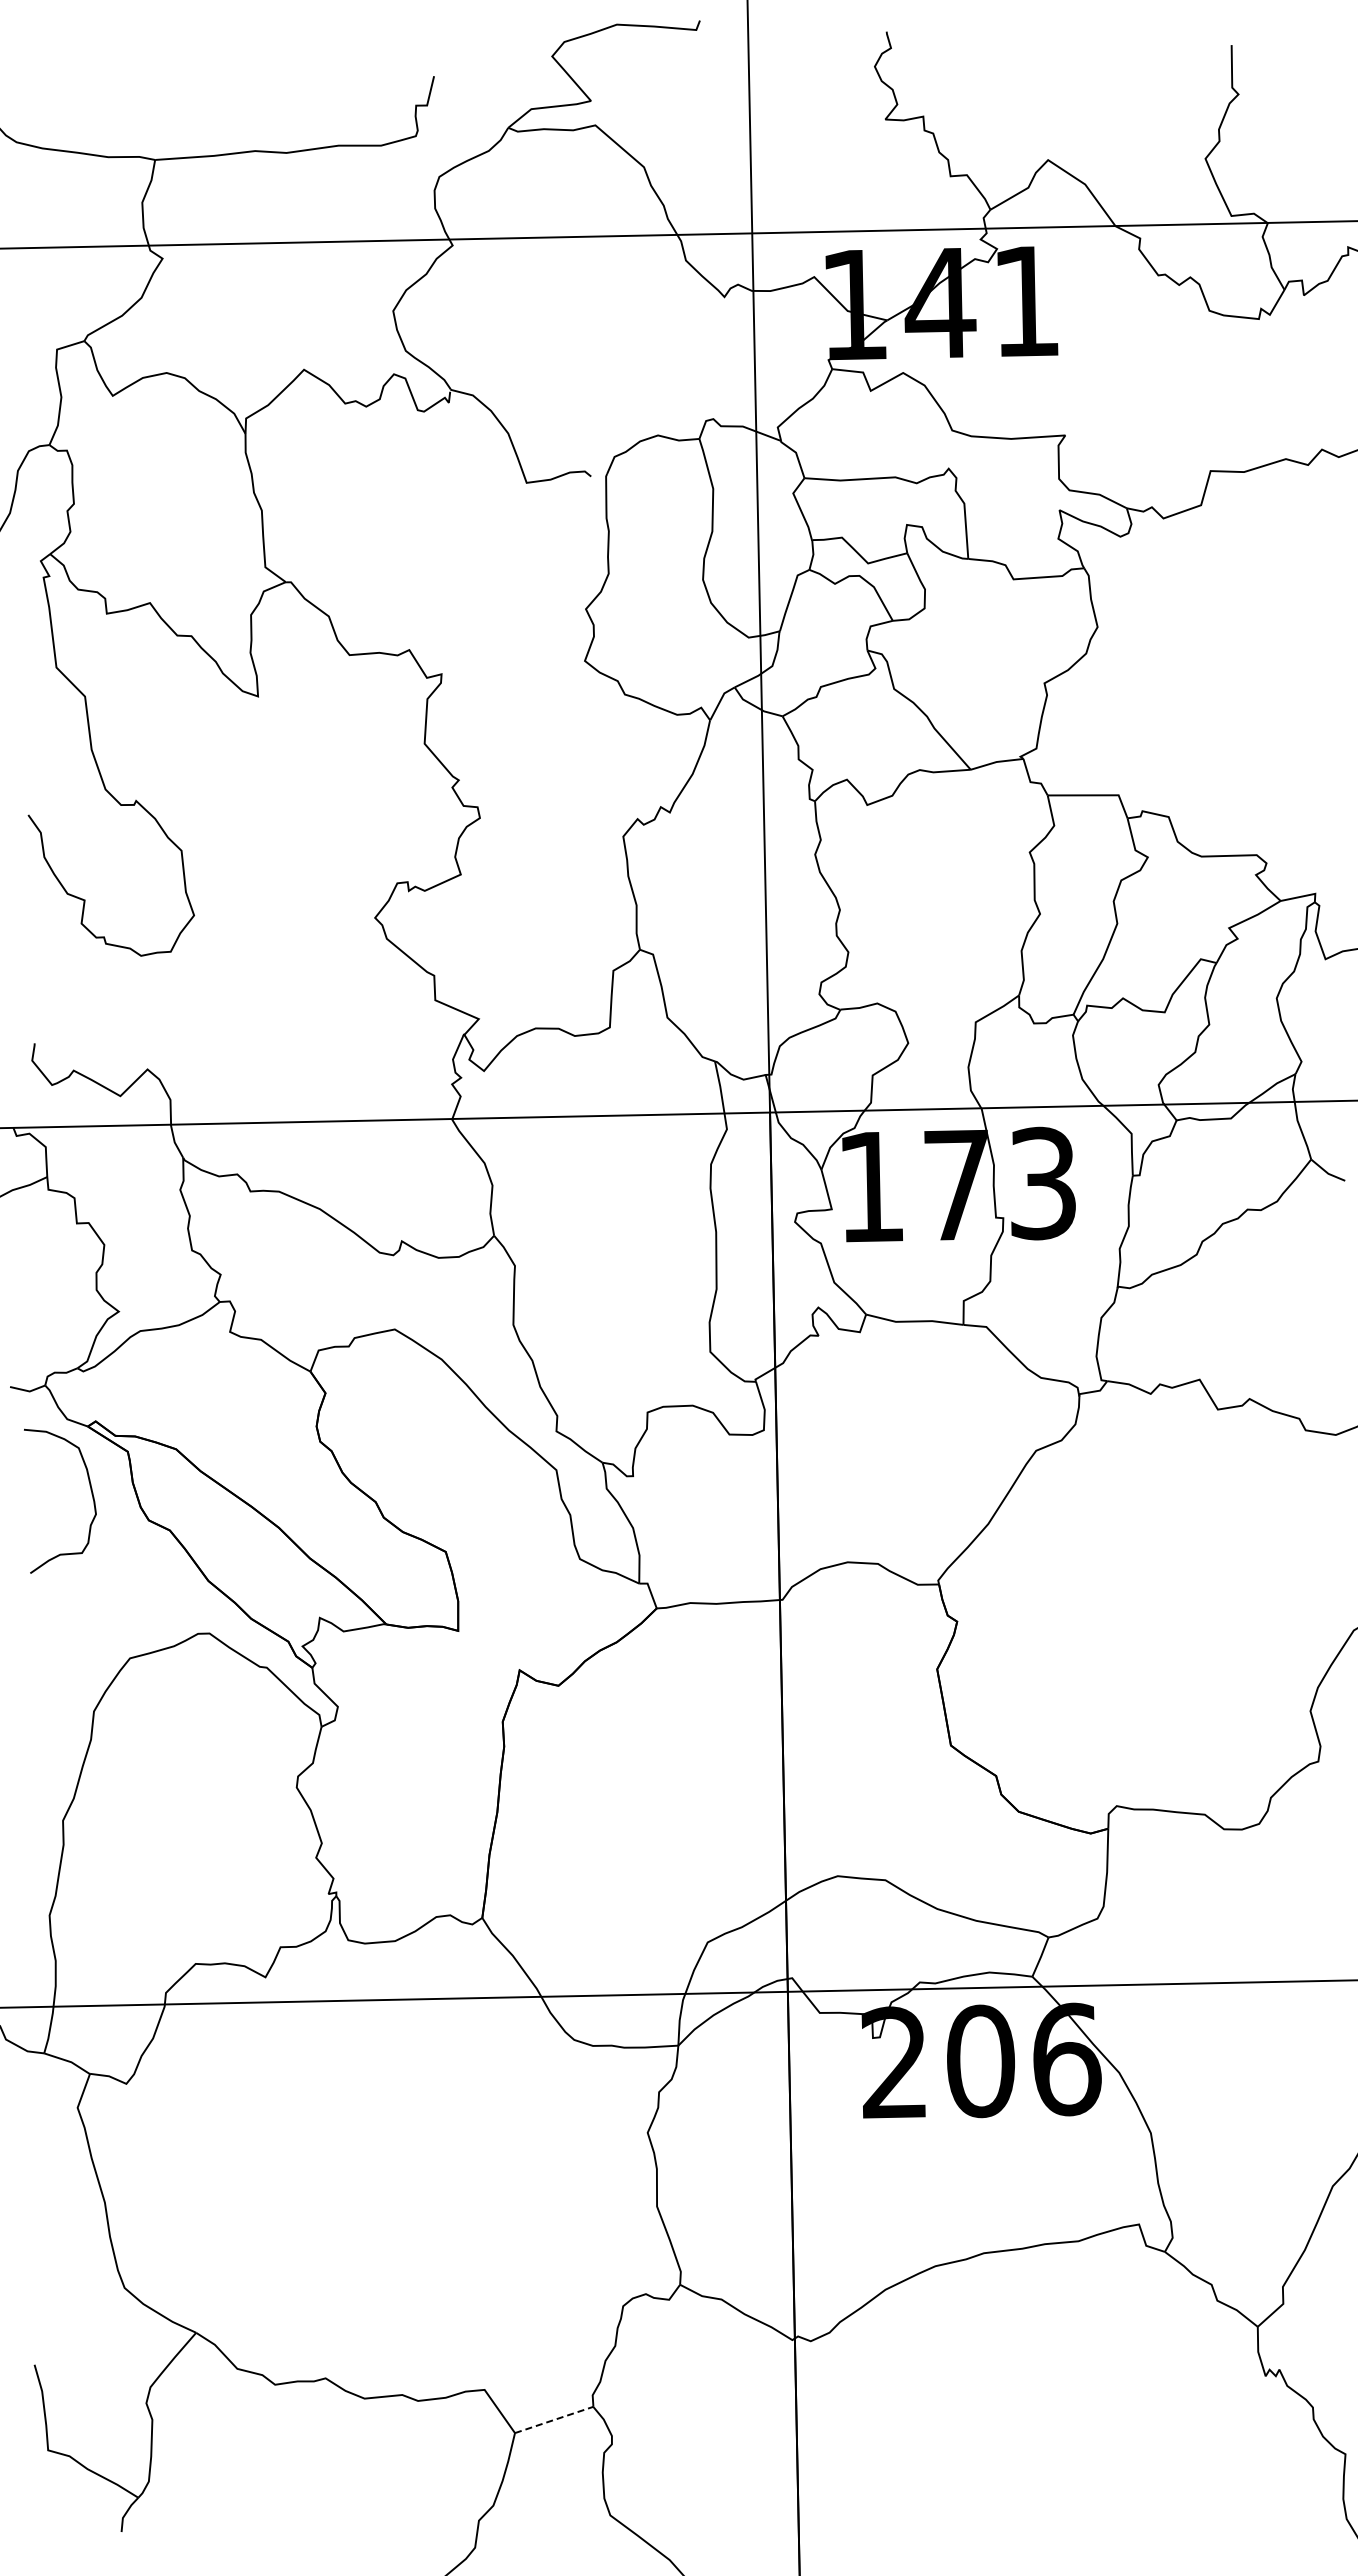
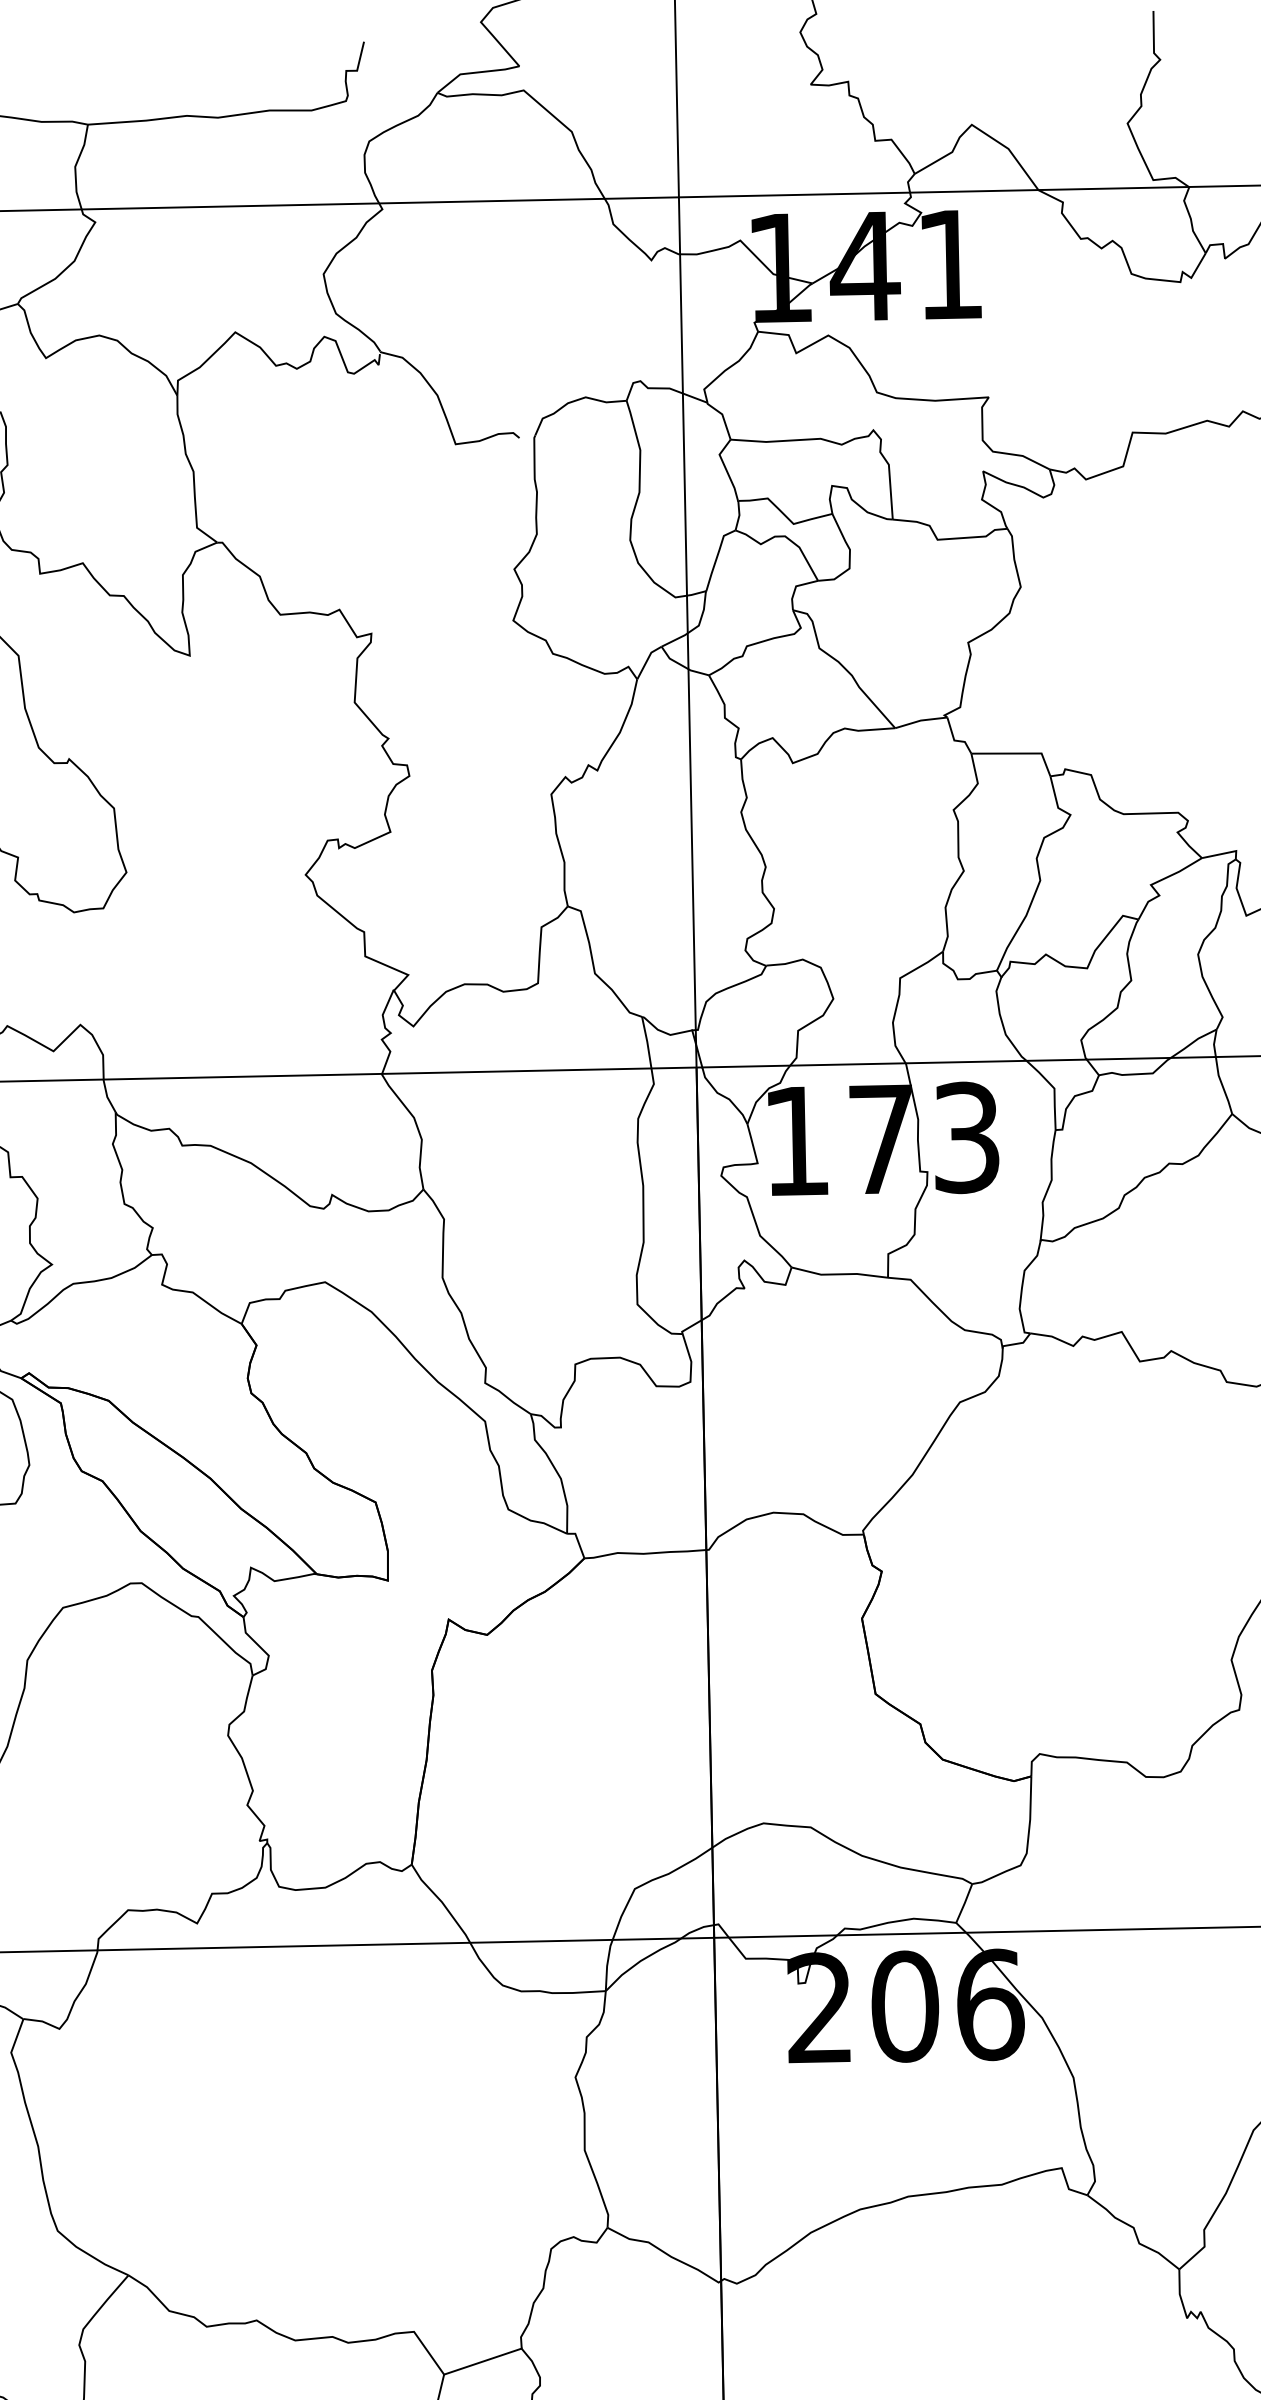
line: (554, 2419) -> (483, 2361), dashed -> solid

